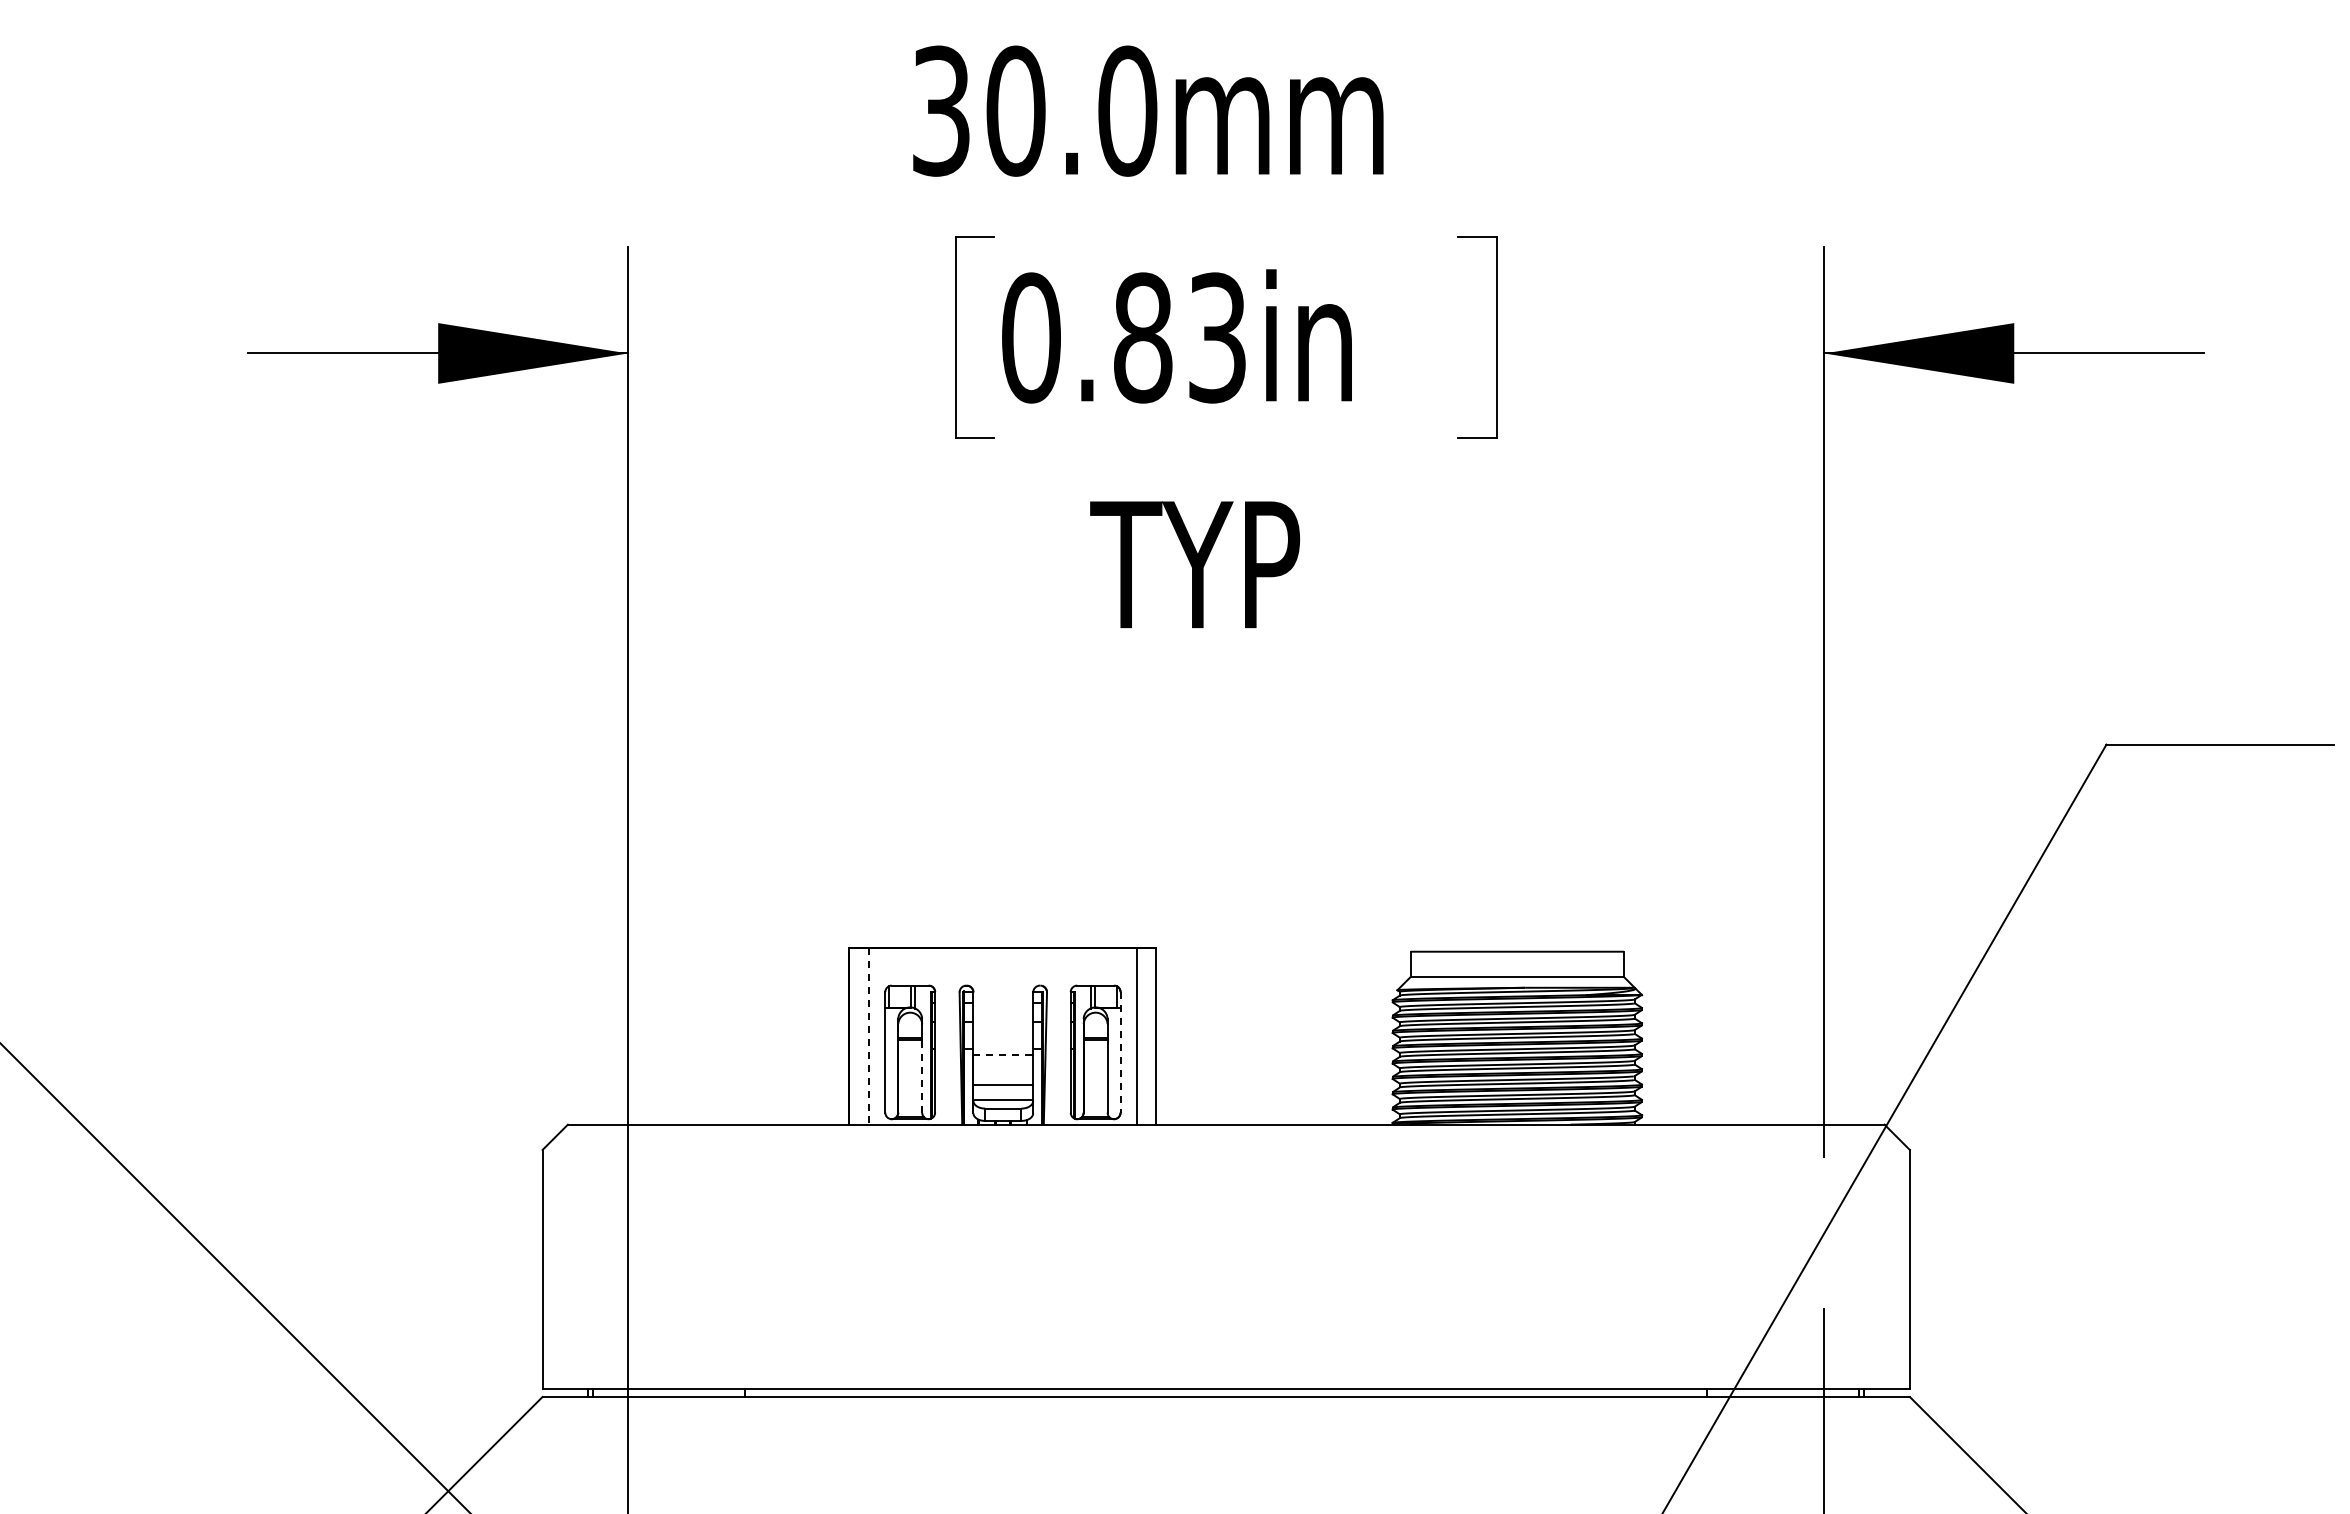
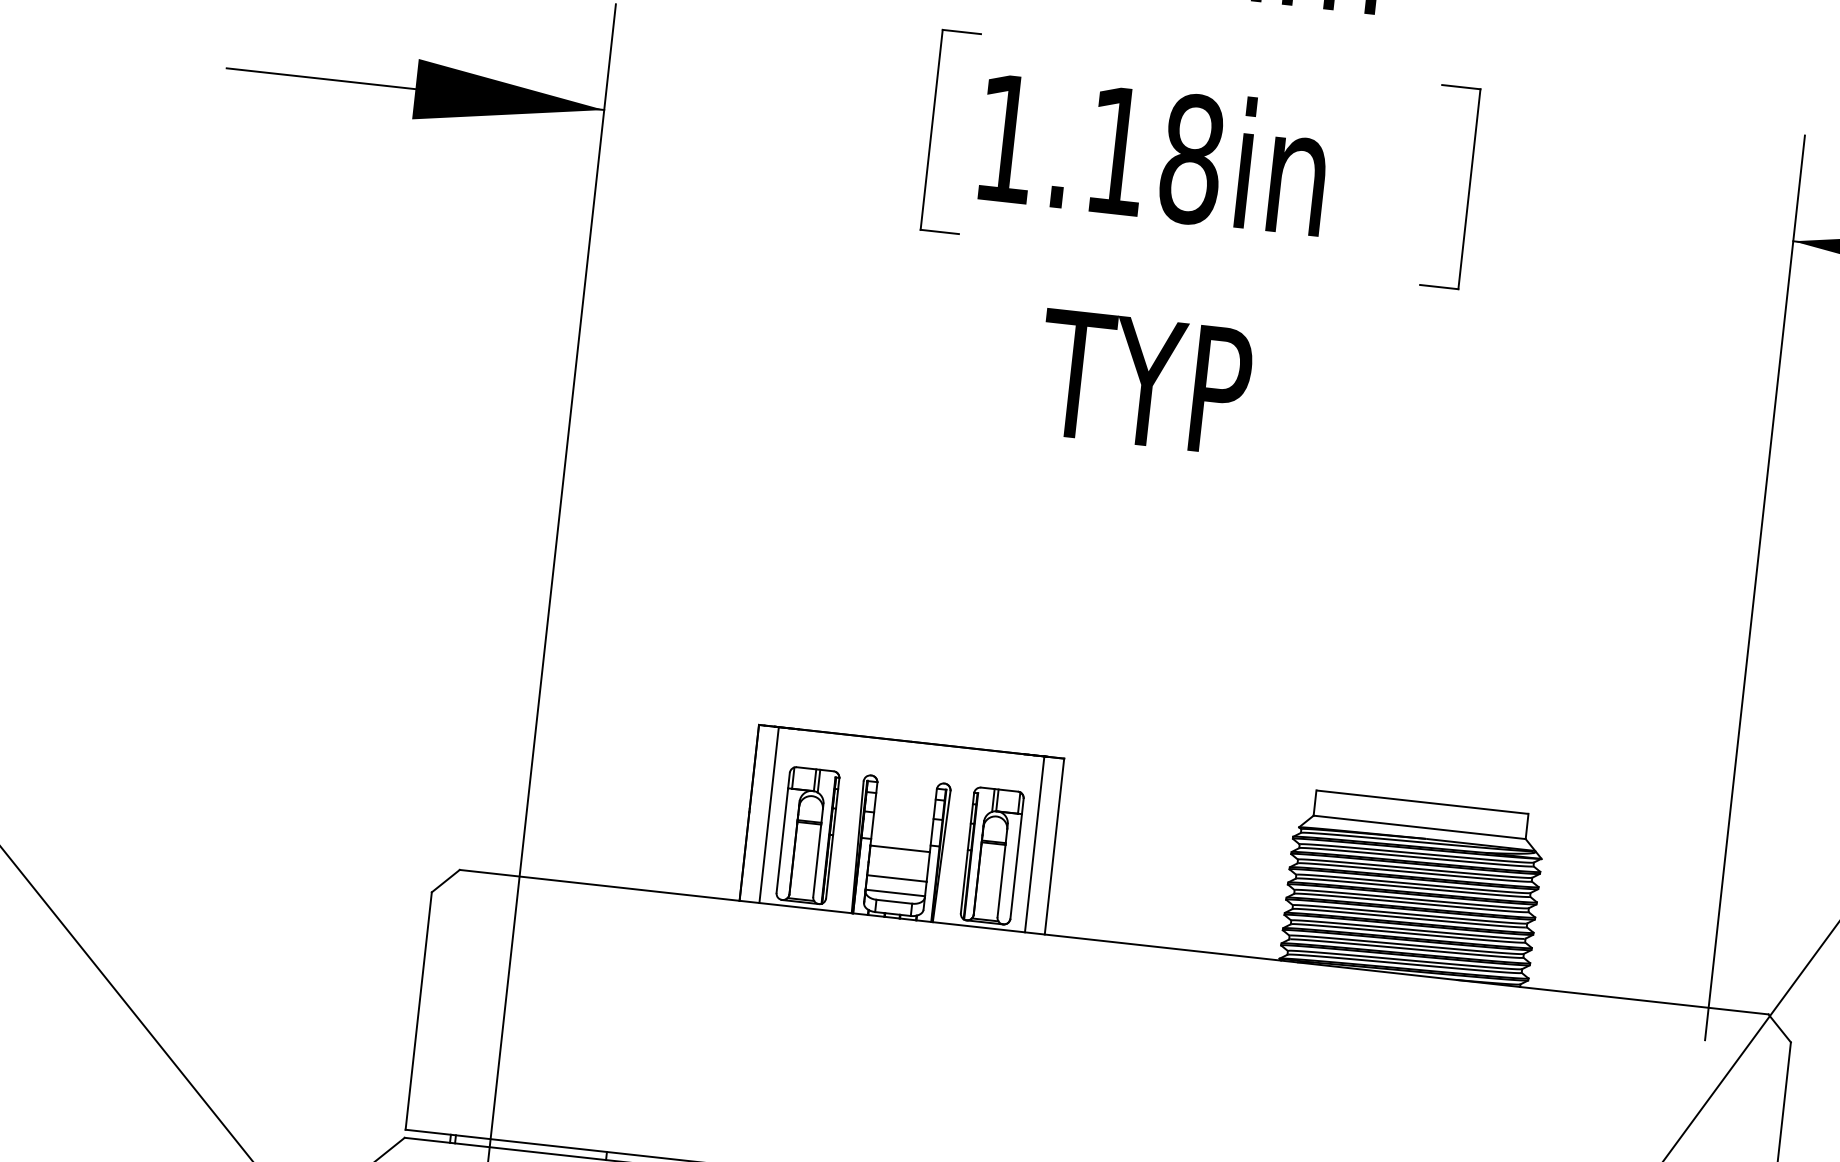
text: (1124, 337) -> (1099, 148), 0.83in -> 1.18in
line: (869, 1036) -> (769, 815), dashed -> solid
line: (1120, 1052) -> (1016, 858), dashed -> solid
line: (1003, 1055) -> (900, 848), dashed -> solid
line: (922, 1075) -> (817, 859), dashed -> solid

